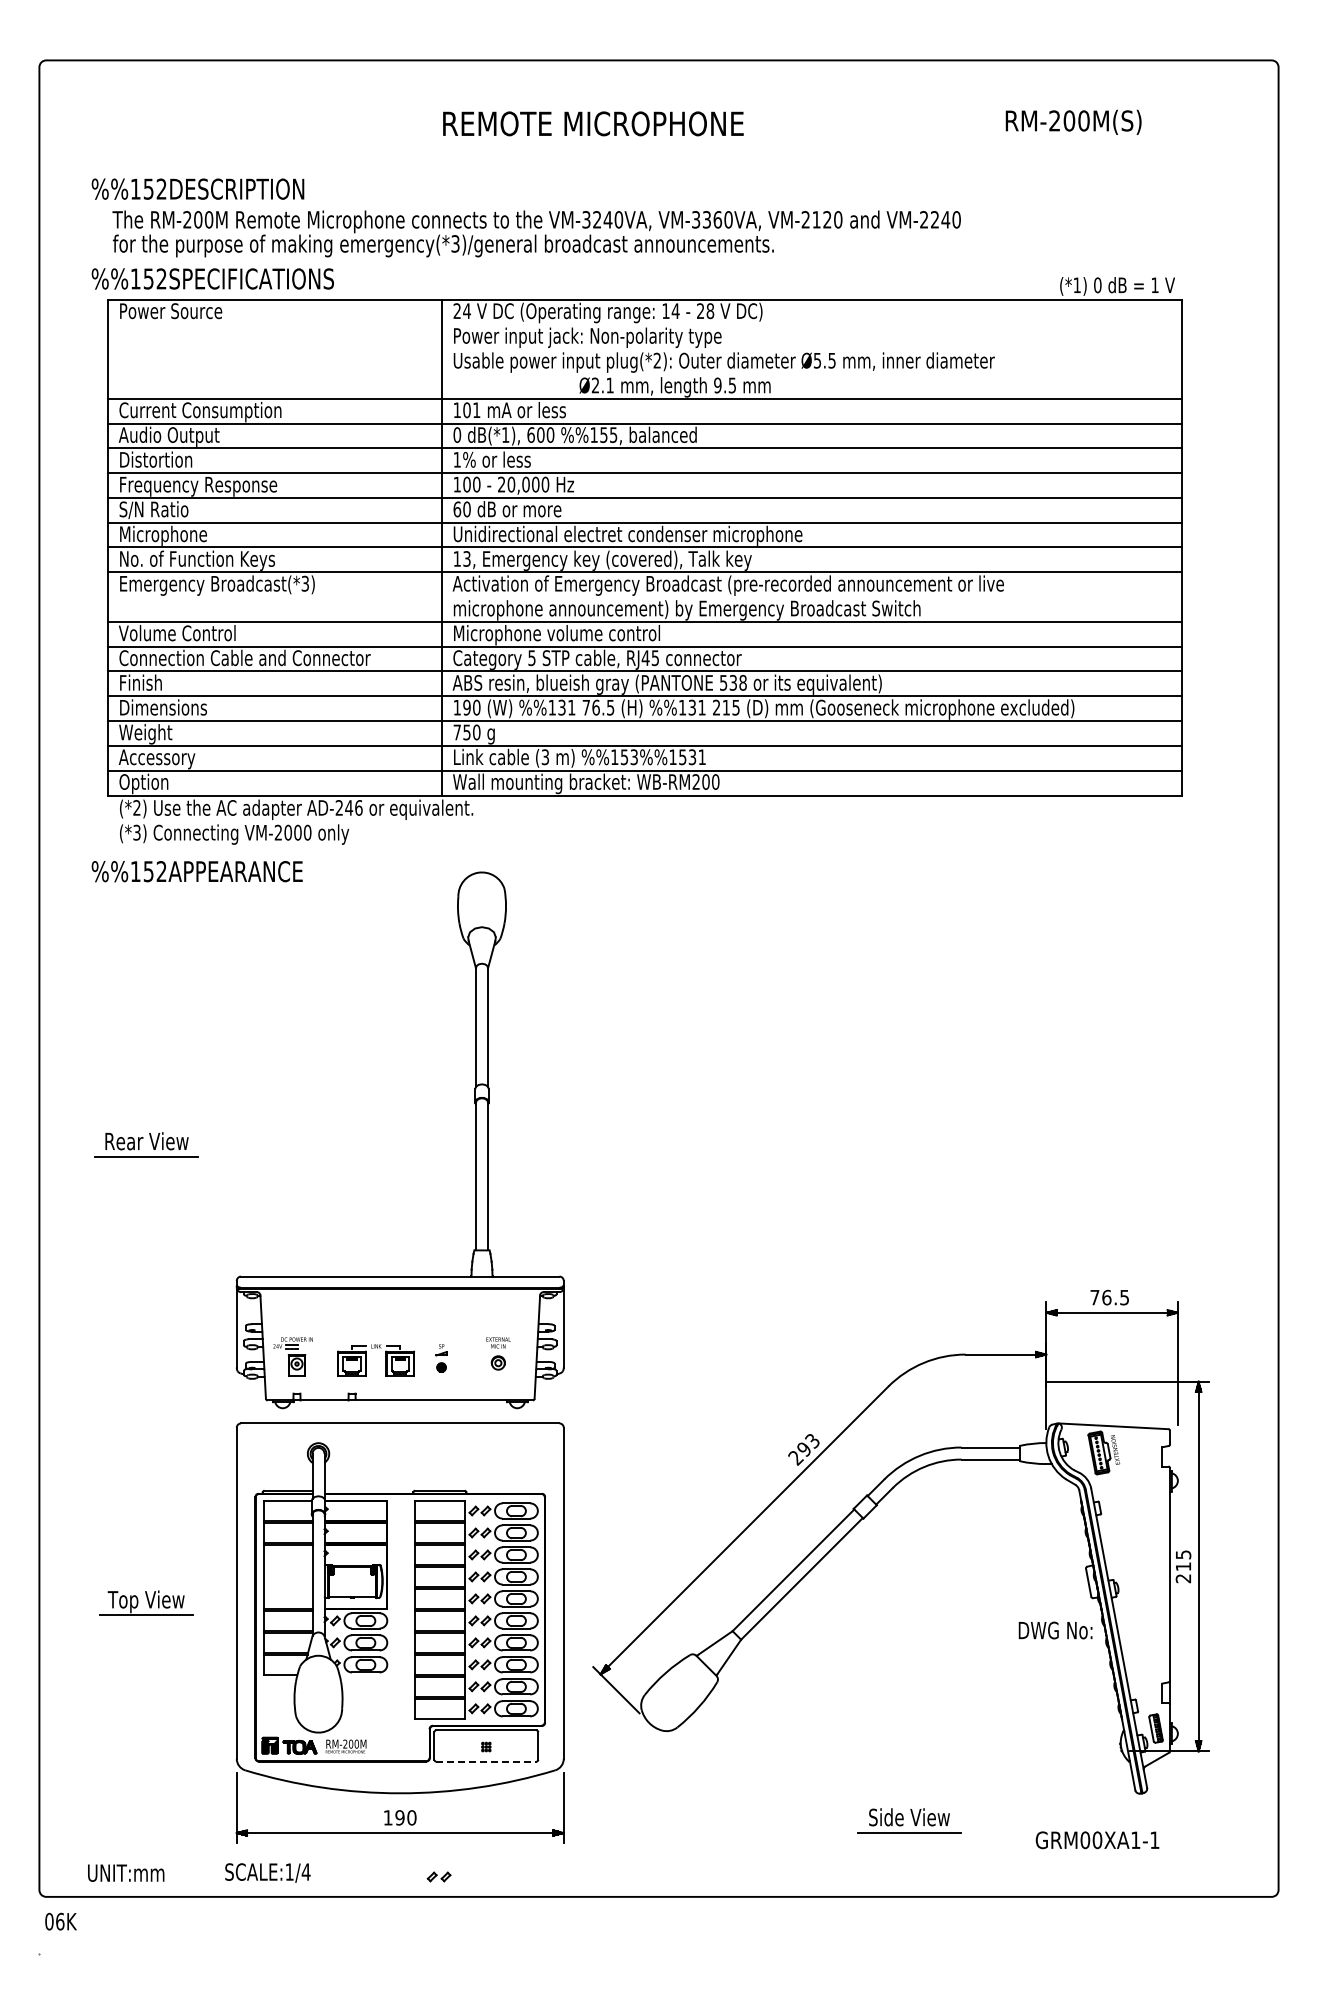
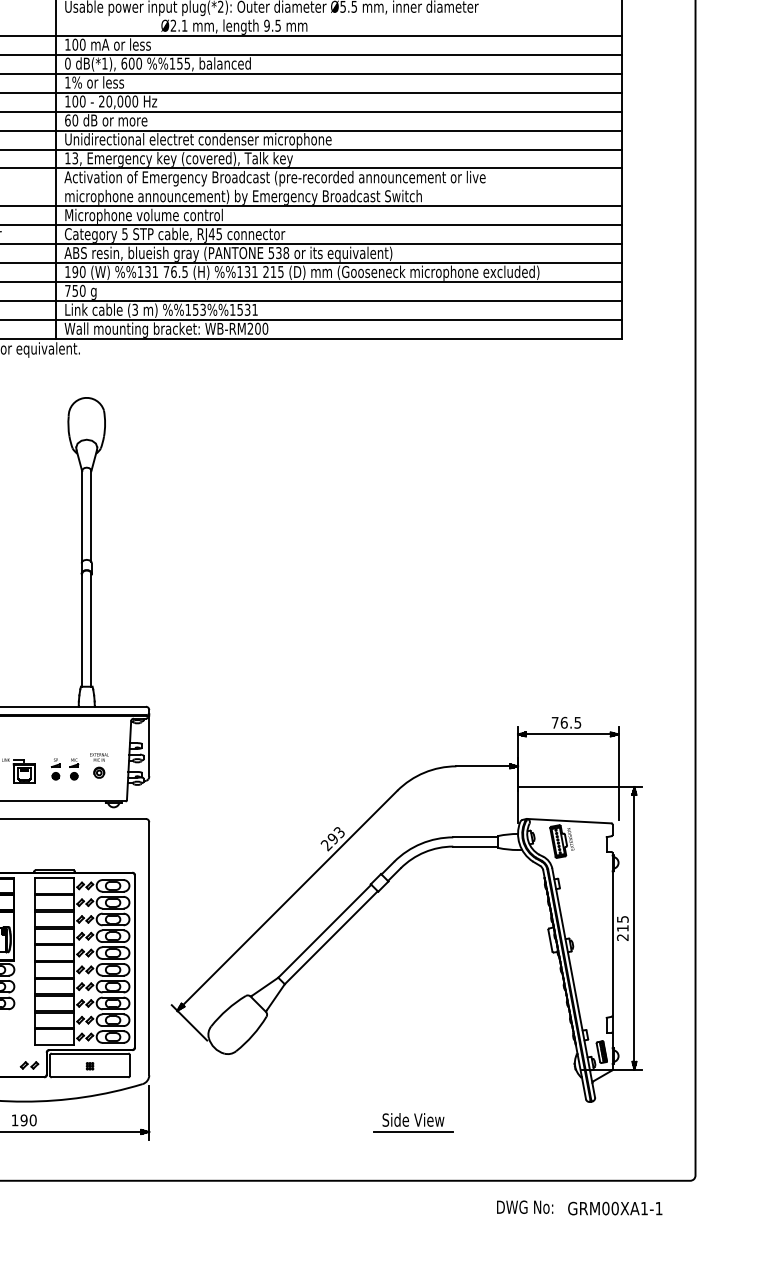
text: (476, 410) -> (82, 44), 101 -> 100
part: (465, 1358) -> (74, 769), added
text: (1055, 1630) -> (525, 1207), moved
line: (486, 1761) -> (90, 1077), dashed -> solid
text: (1097, 1840) -> (615, 1208), moved
part: (438, 1876) -> (29, 1065), moved

